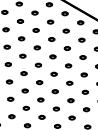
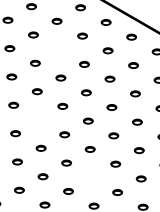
part: (35, 30) -> (57, 49), removed
part: (23, 73) -> (38, 119), removed
part: (55, 108) -> (90, 176), removed

